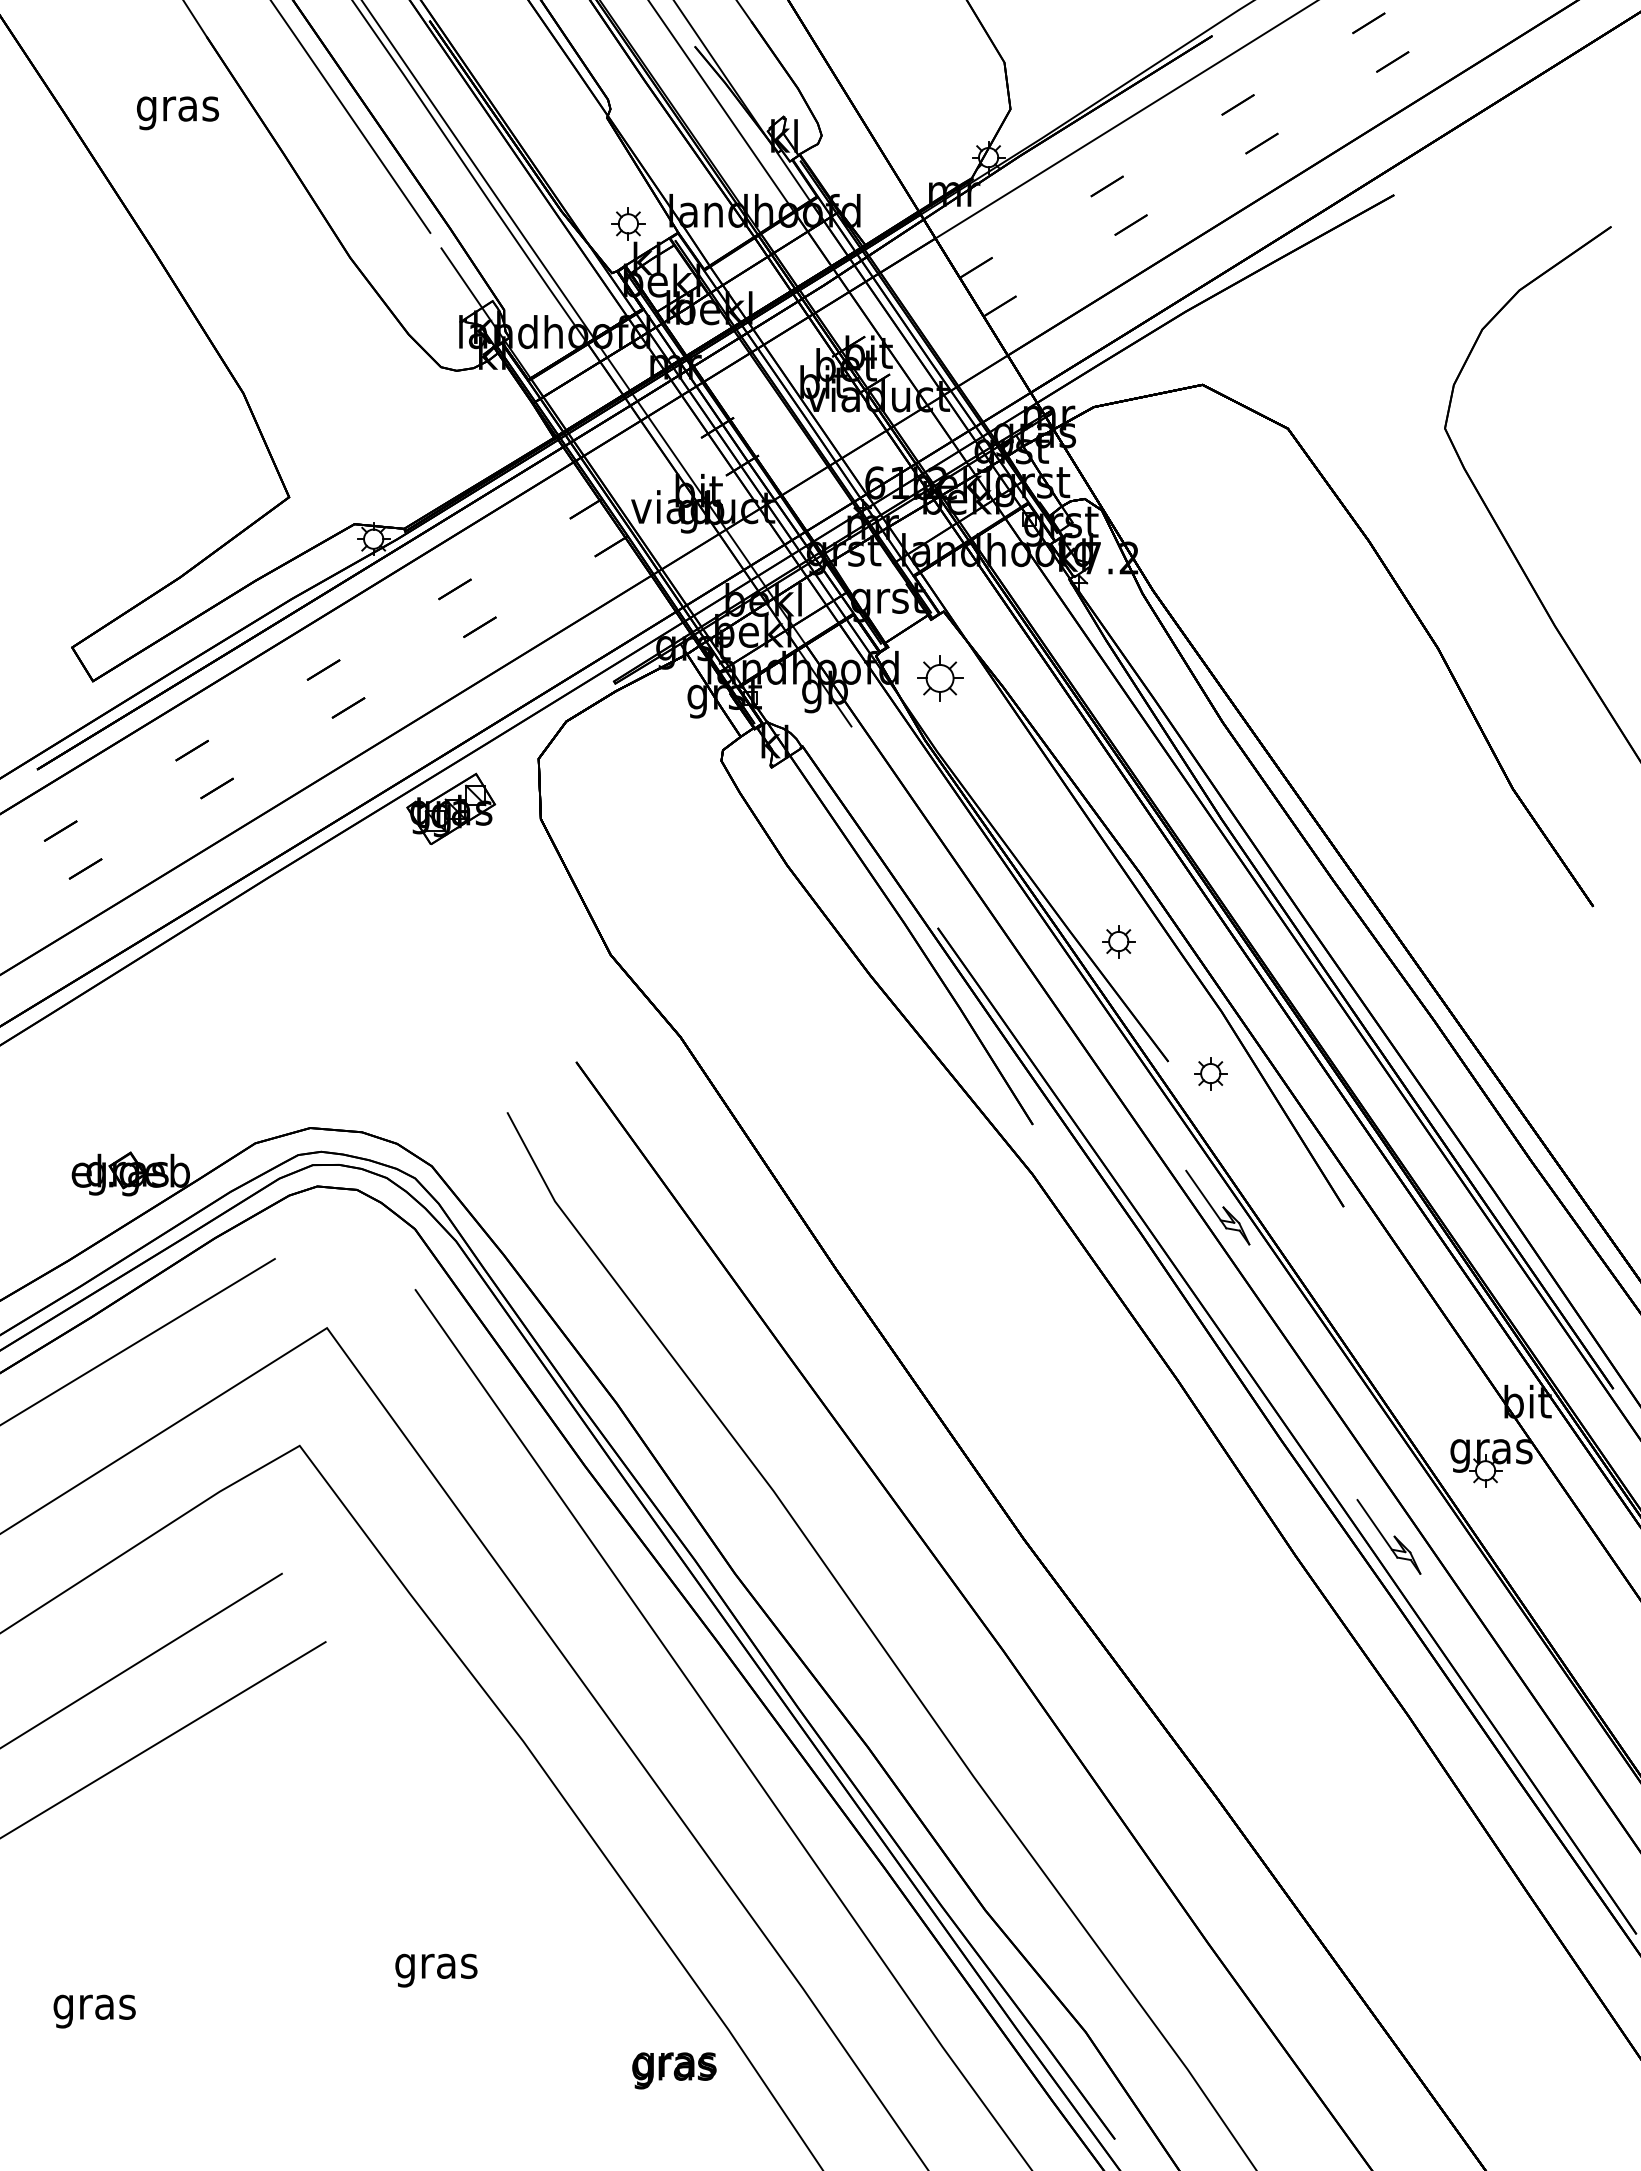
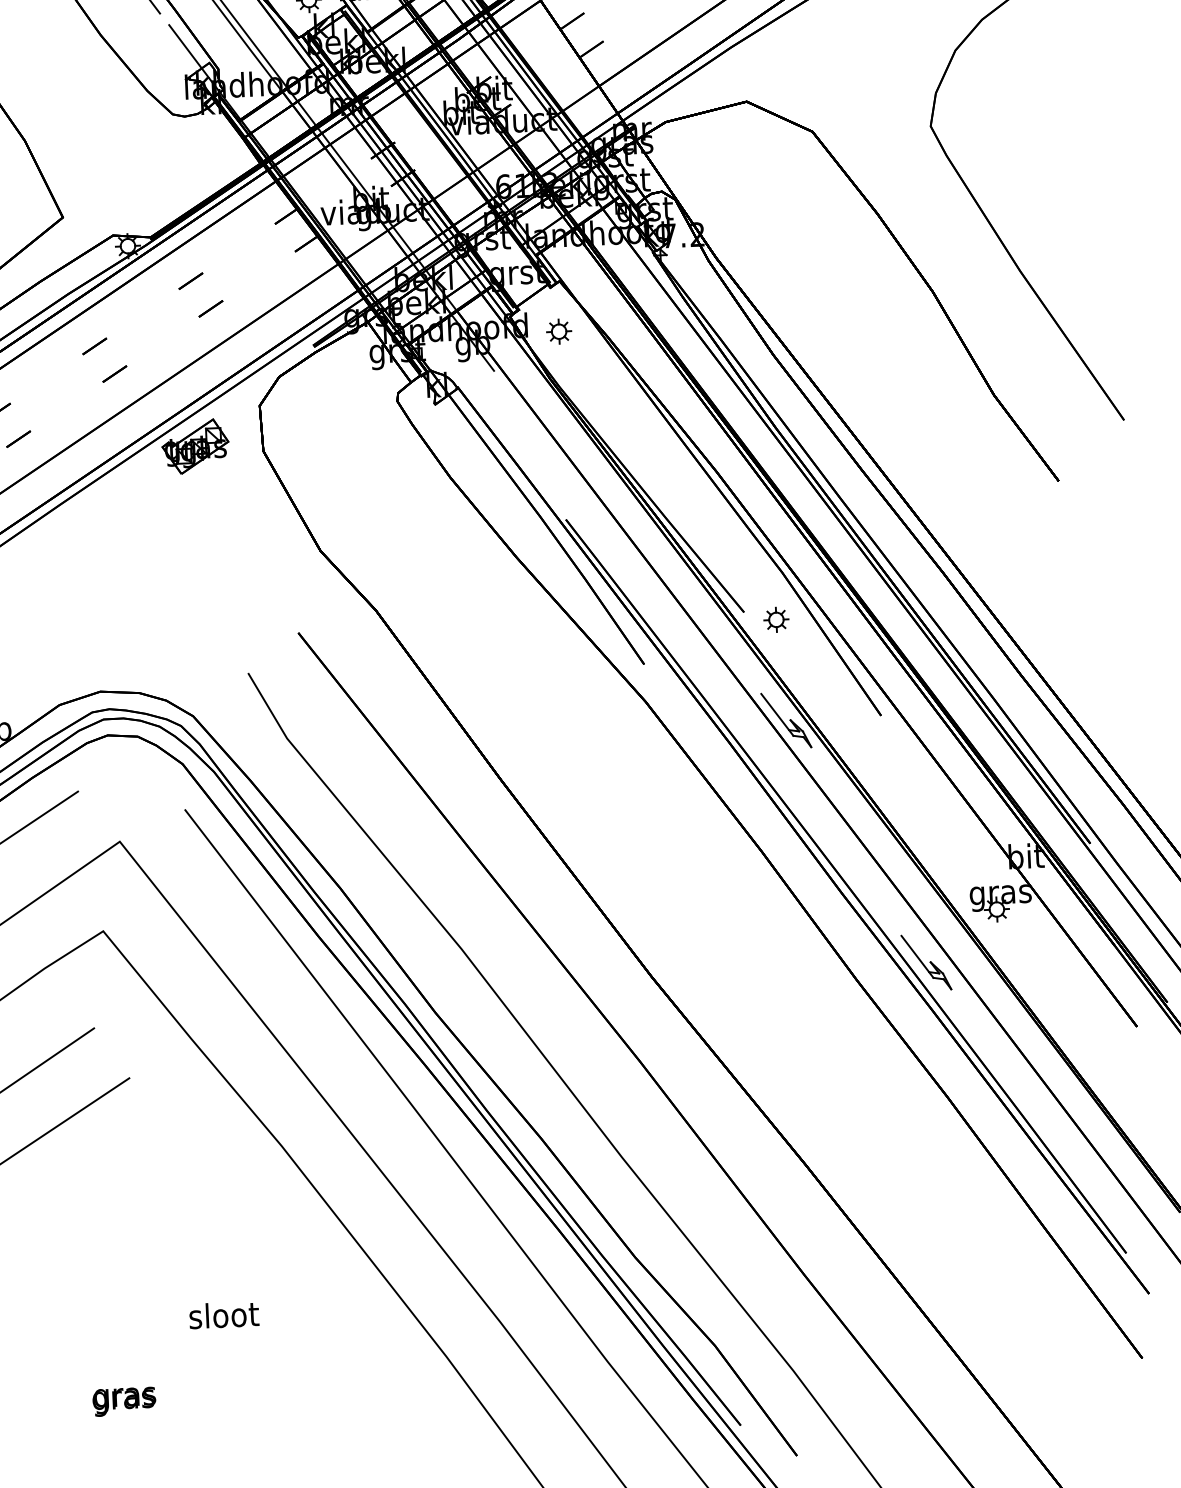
part: (939, 678) -> (558, 331), size x0.71
part: (1118, 941) -> (702, 523), removed
text: (436, 1966) -> (224, 1318), gras -> sloot
text: (674, 2070) -> (124, 1401), moved

